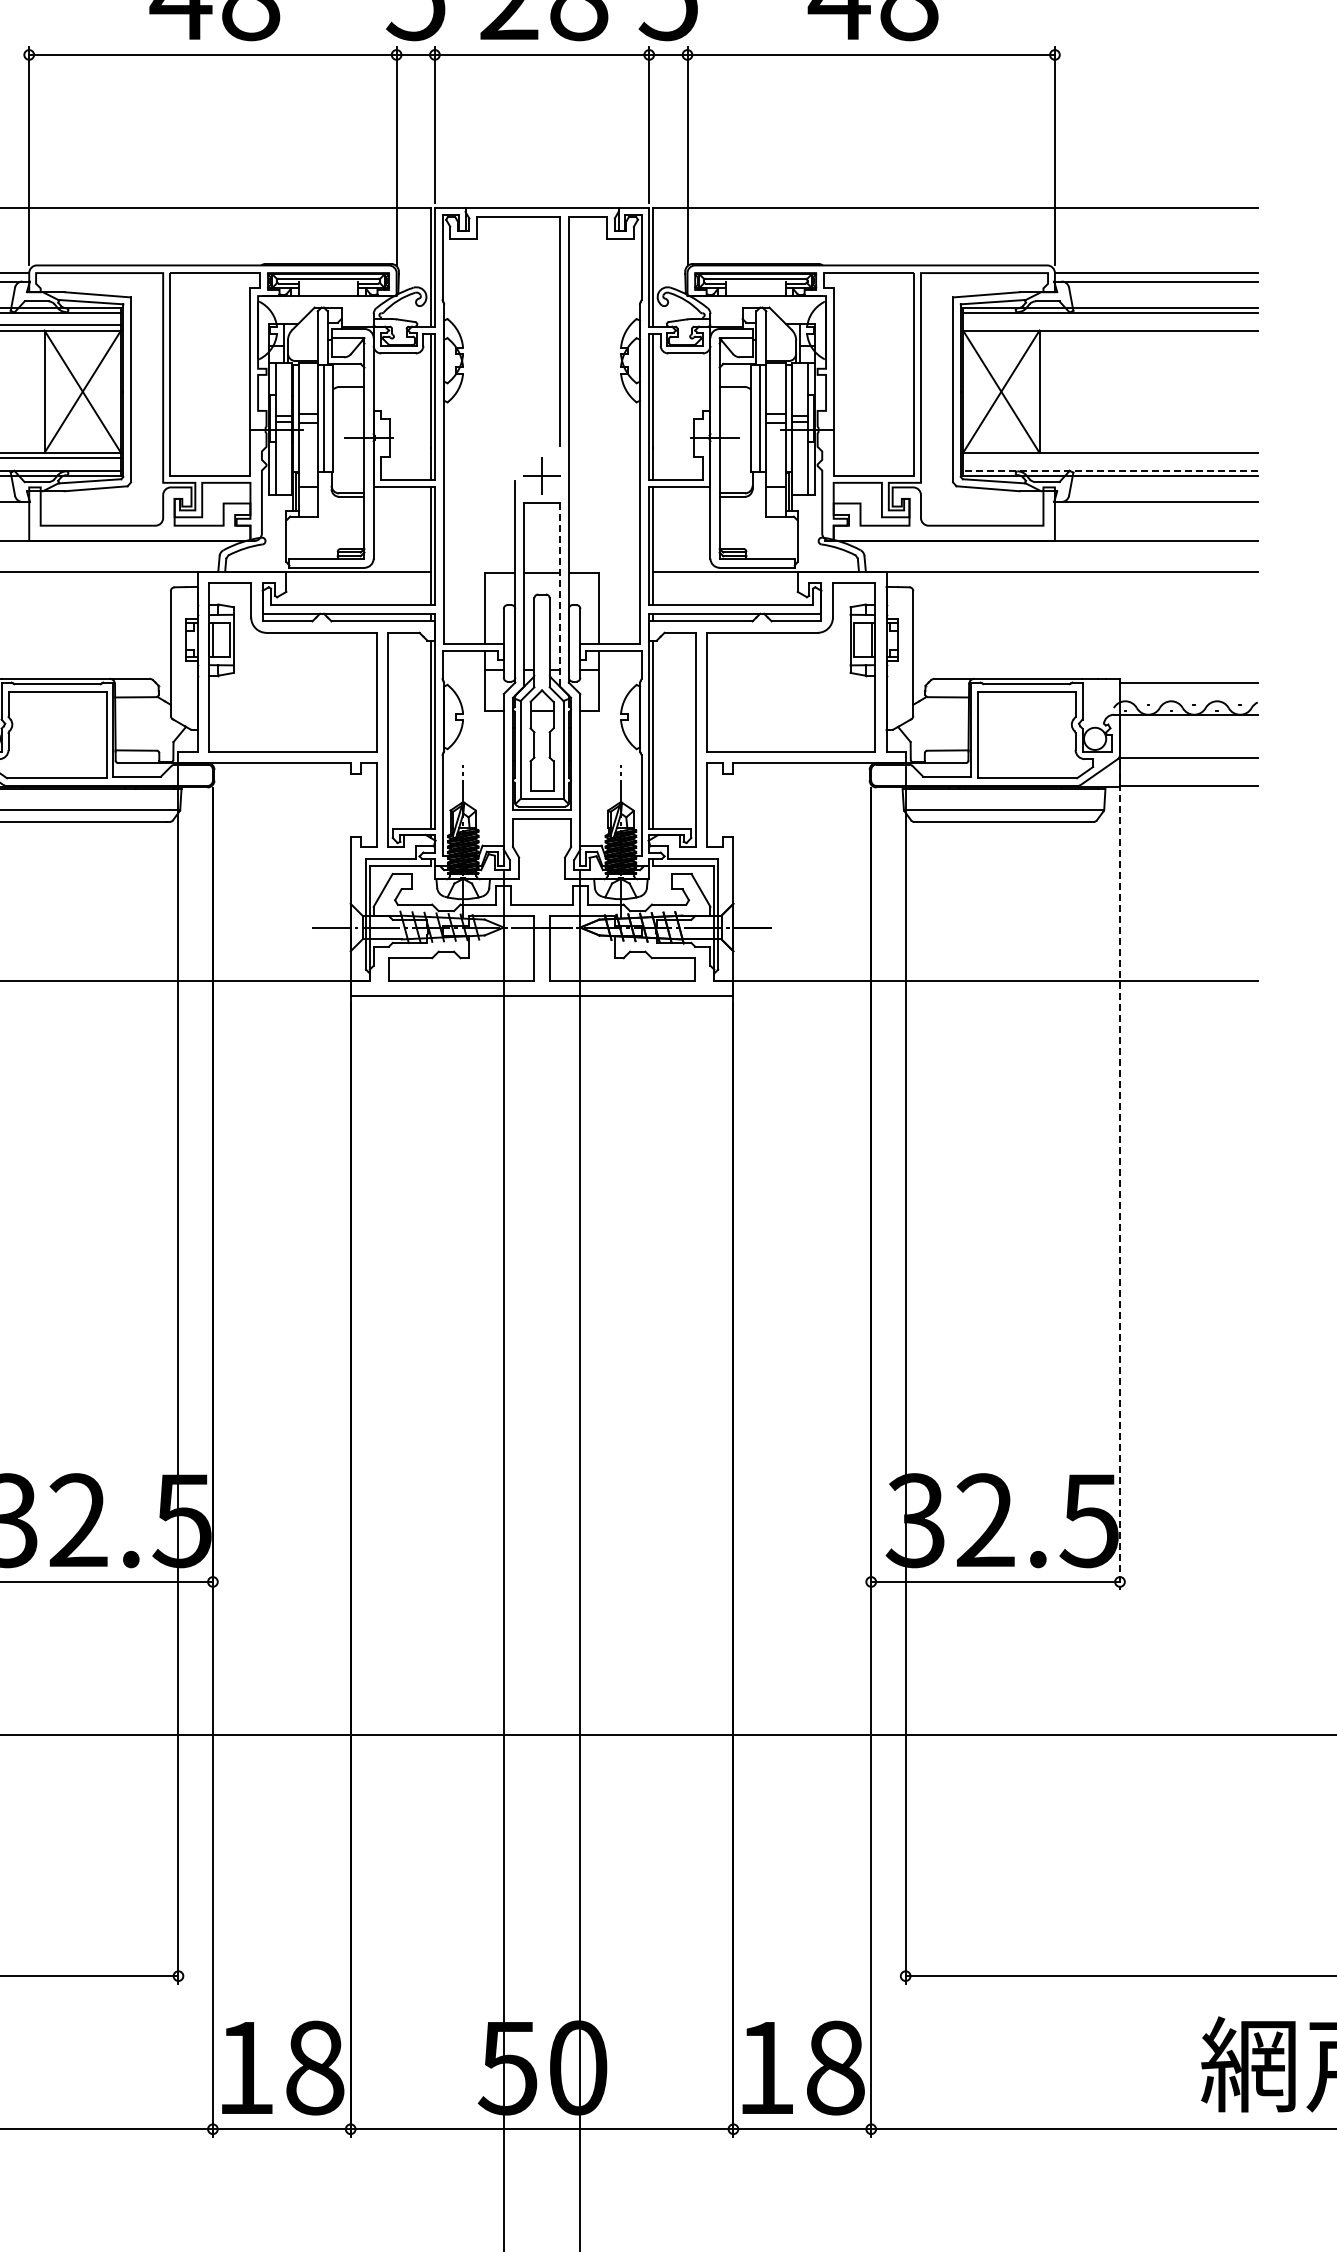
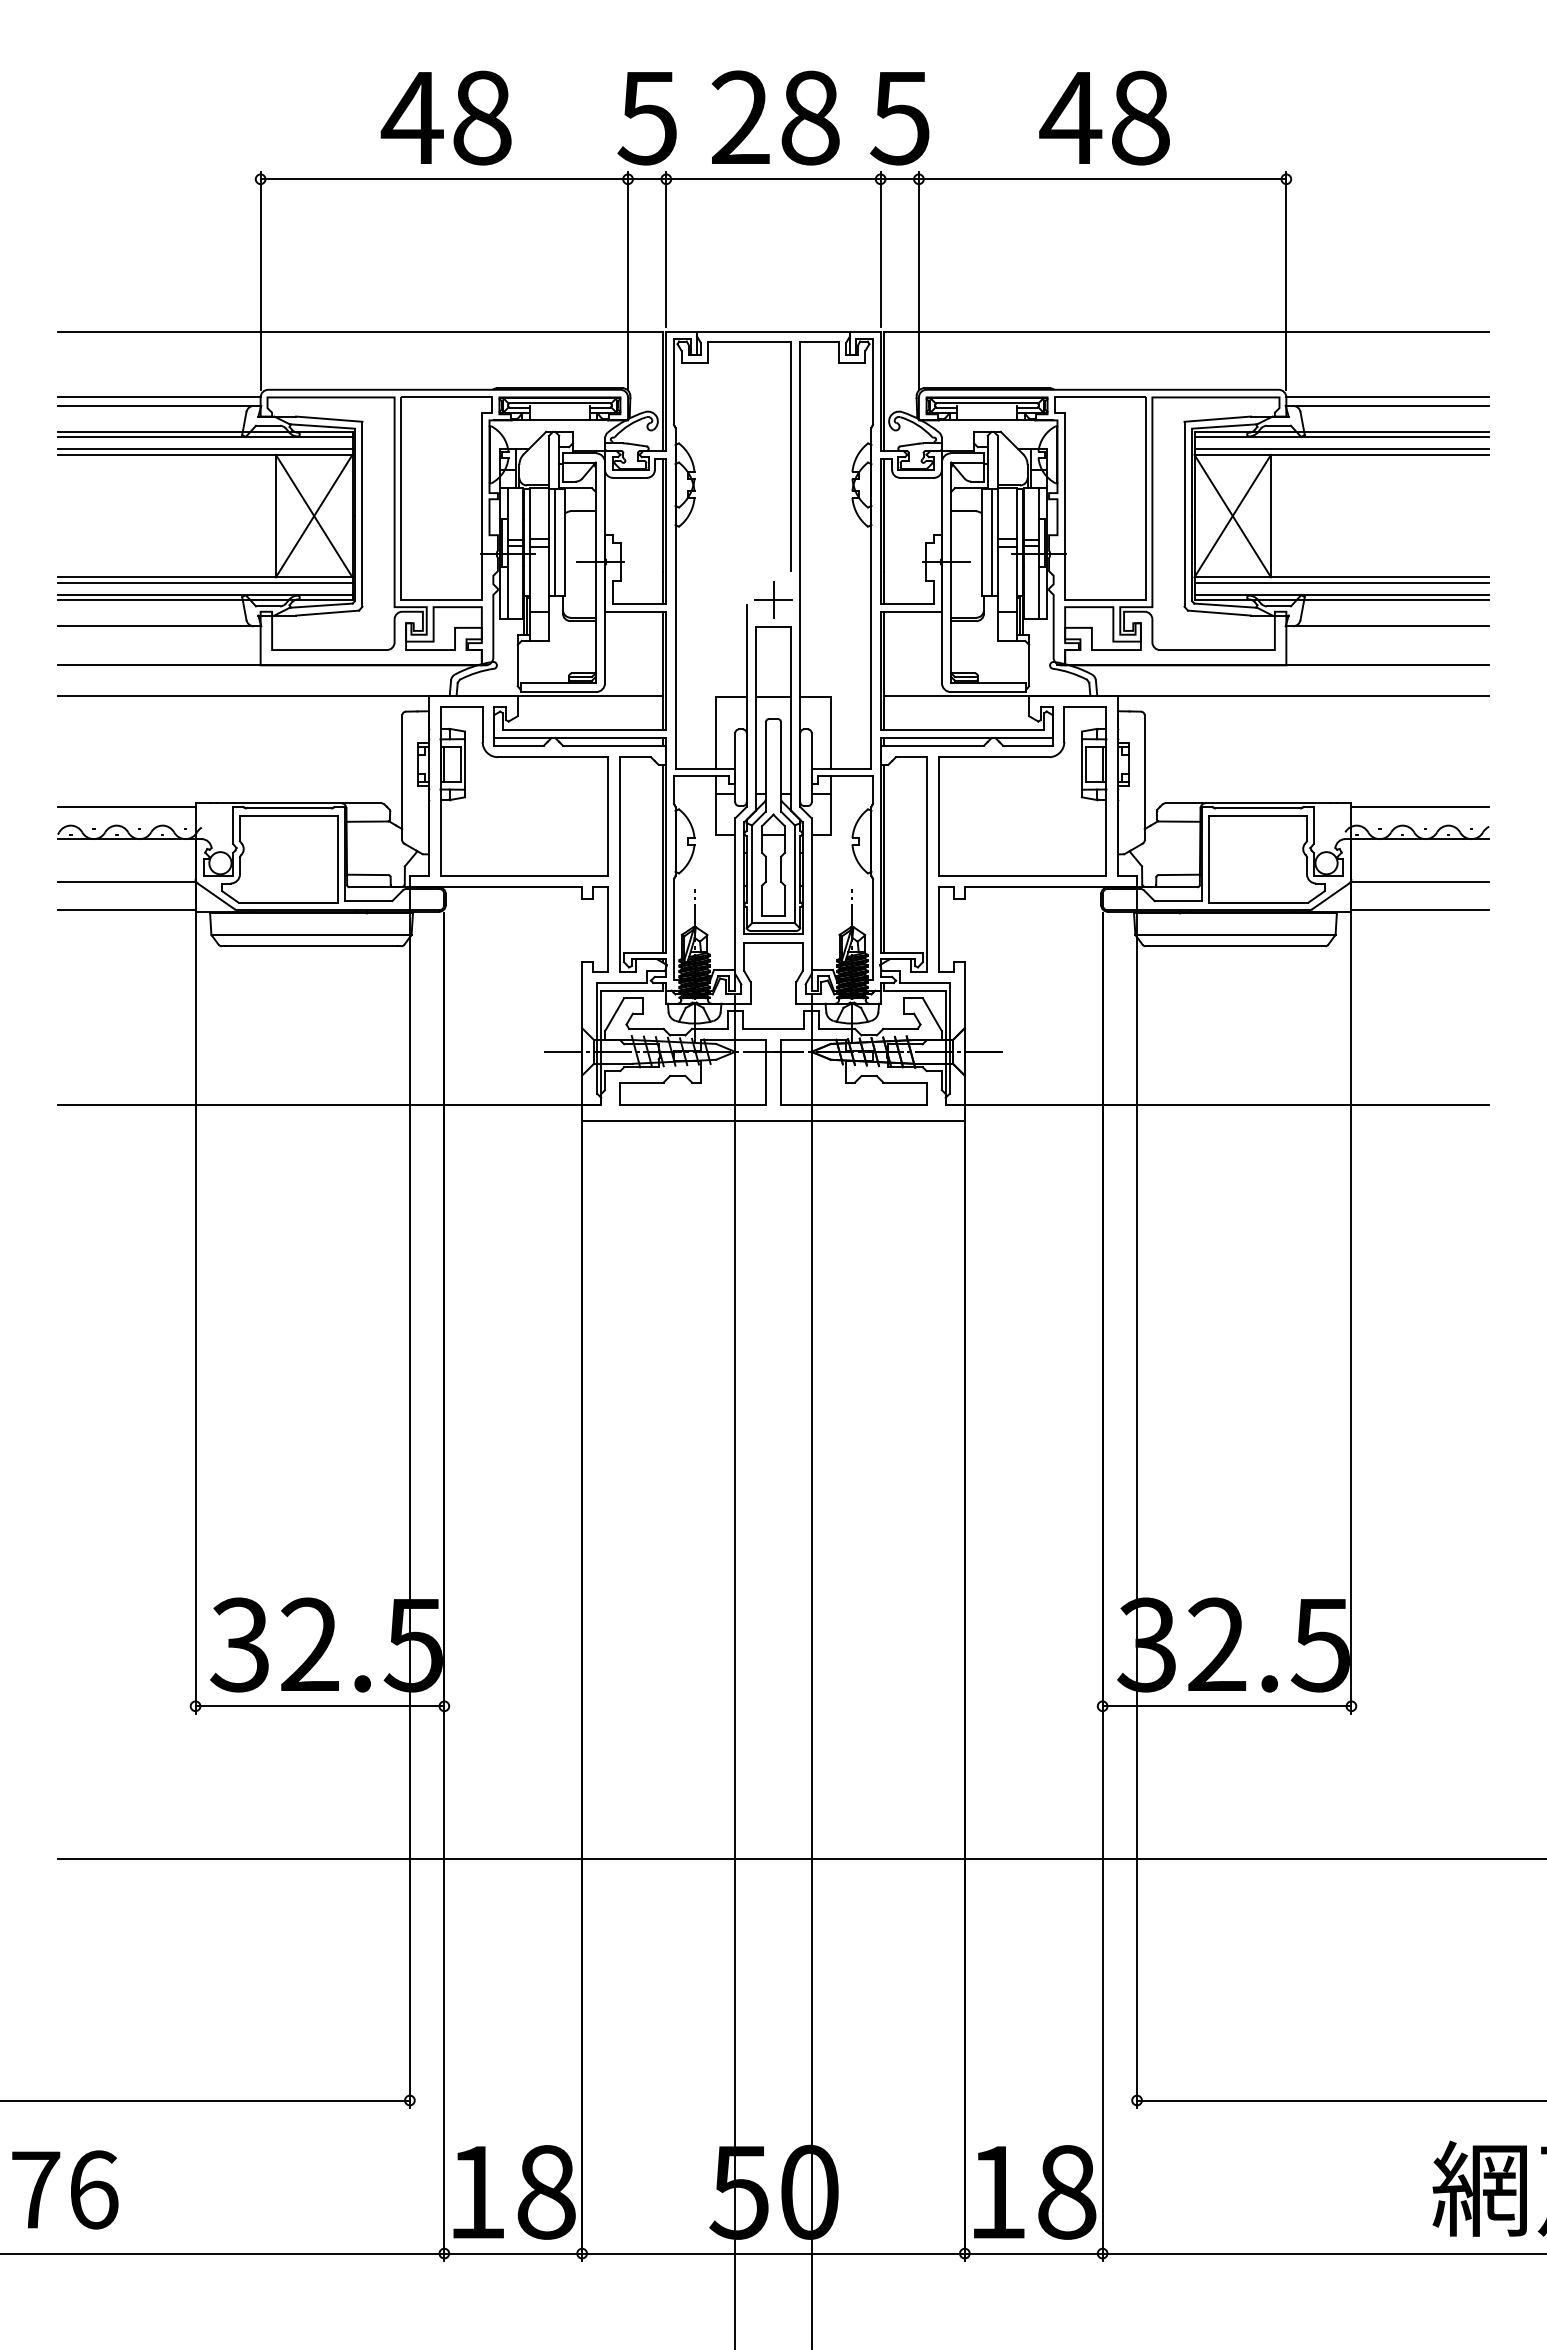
line: (1110, 325) -> (1341, 449), added
line: (1110, 458) -> (1341, 582), added
line: (1110, 470) -> (1341, 594), dashed -> solid
line: (560, 594) -> (791, 718), dashed -> solid
line: (1120, 1176) -> (1351, 1300), dashed -> solid

